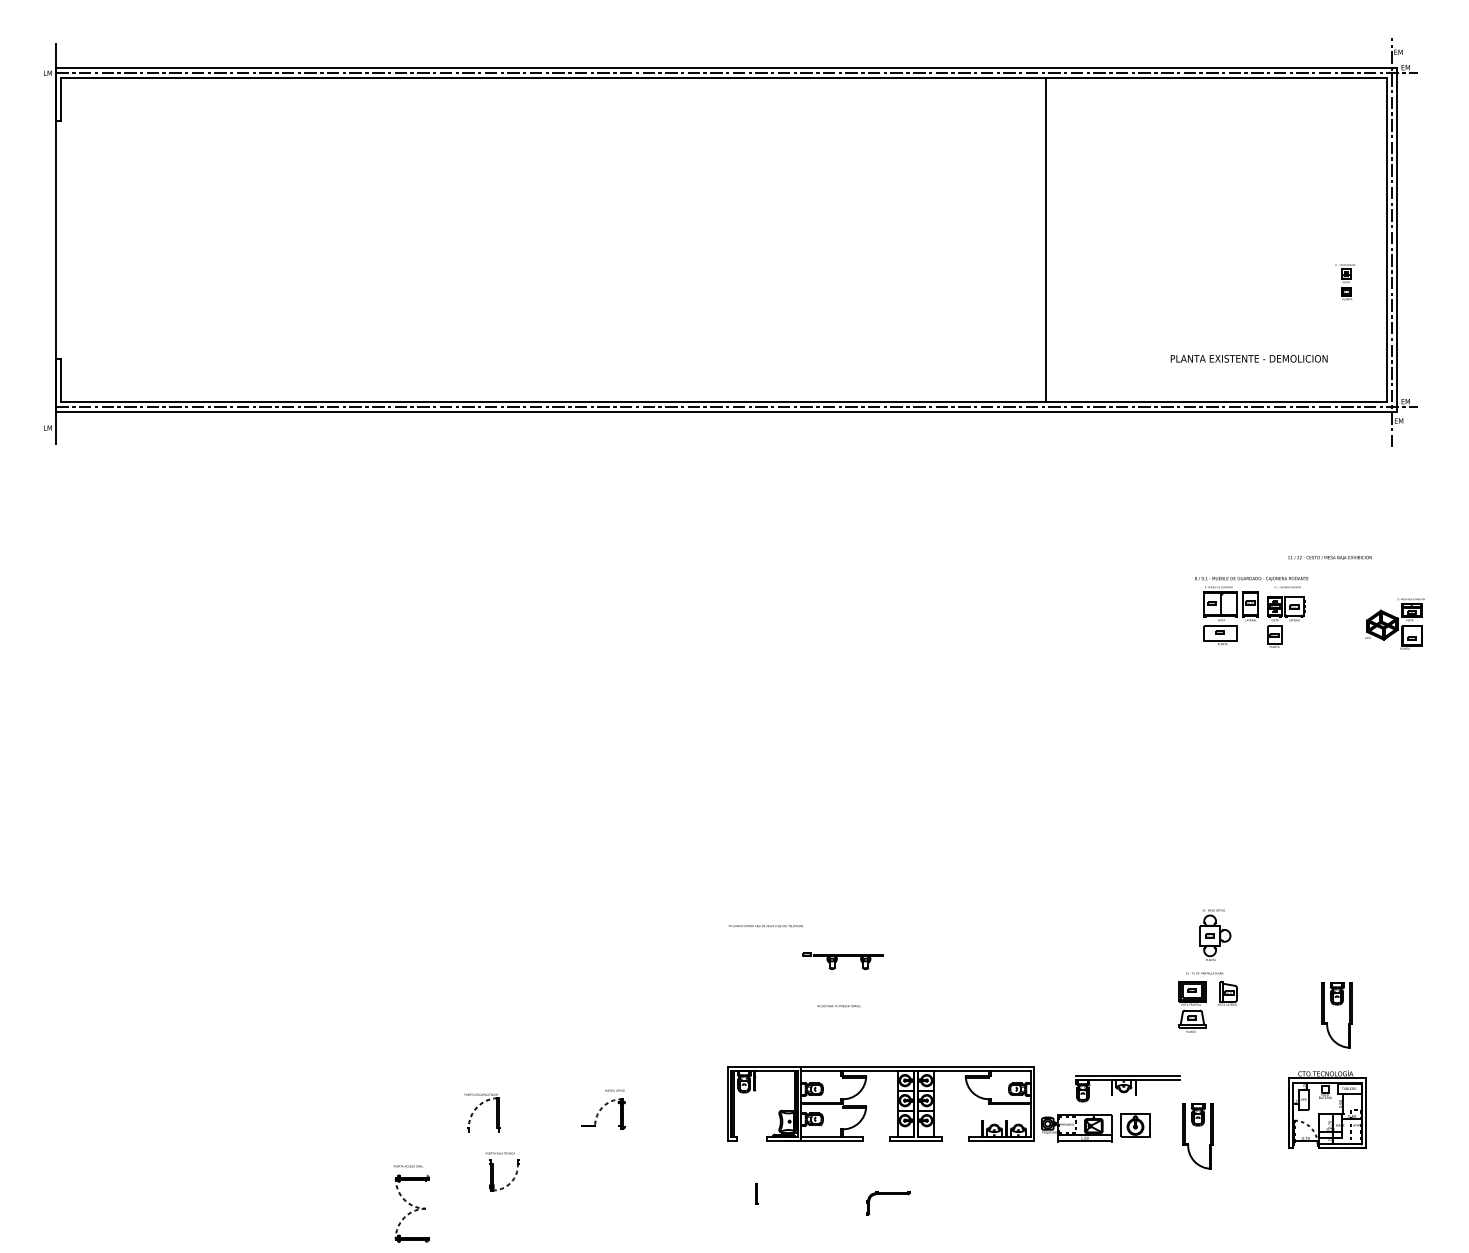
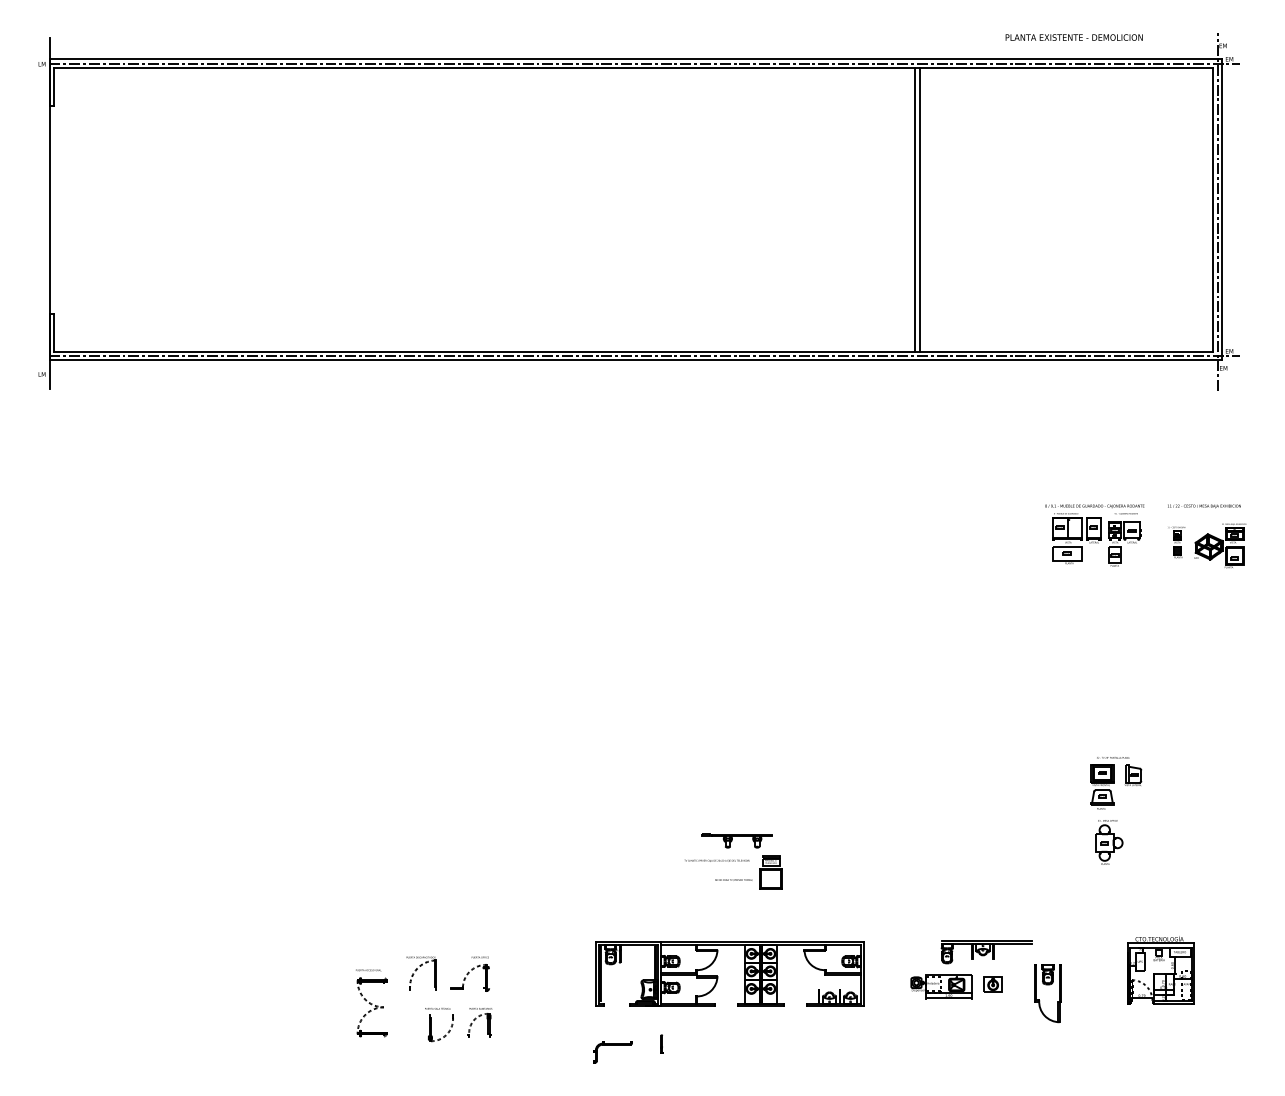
line: (1051, 239) -> (919, 209), added
part: (1345, 282) -> (1176, 542), moved
text: (1248, 358) -> (1073, 37), moved
text: (1329, 557) -> (1203, 506), moved
text: (765, 926) -> (716, 861), moved
part: (1215, 934) -> (1109, 841), moved
part: (881, 997) -> (771, 872), added
part: (1207, 1002) -> (1115, 783), moved
part: (1336, 1005) -> (1168, 879), removed
part: (867, 1106) -> (718, 976), moved
part: (603, 1109) -> (470, 973), moved
part: (1135, 1125) -> (993, 984), size x0.71
part: (548, 1169) -> (479, 1022), added
part: (888, 1194) -> (613, 1044), moved
part: (411, 1203) -> (371, 1002), moved

